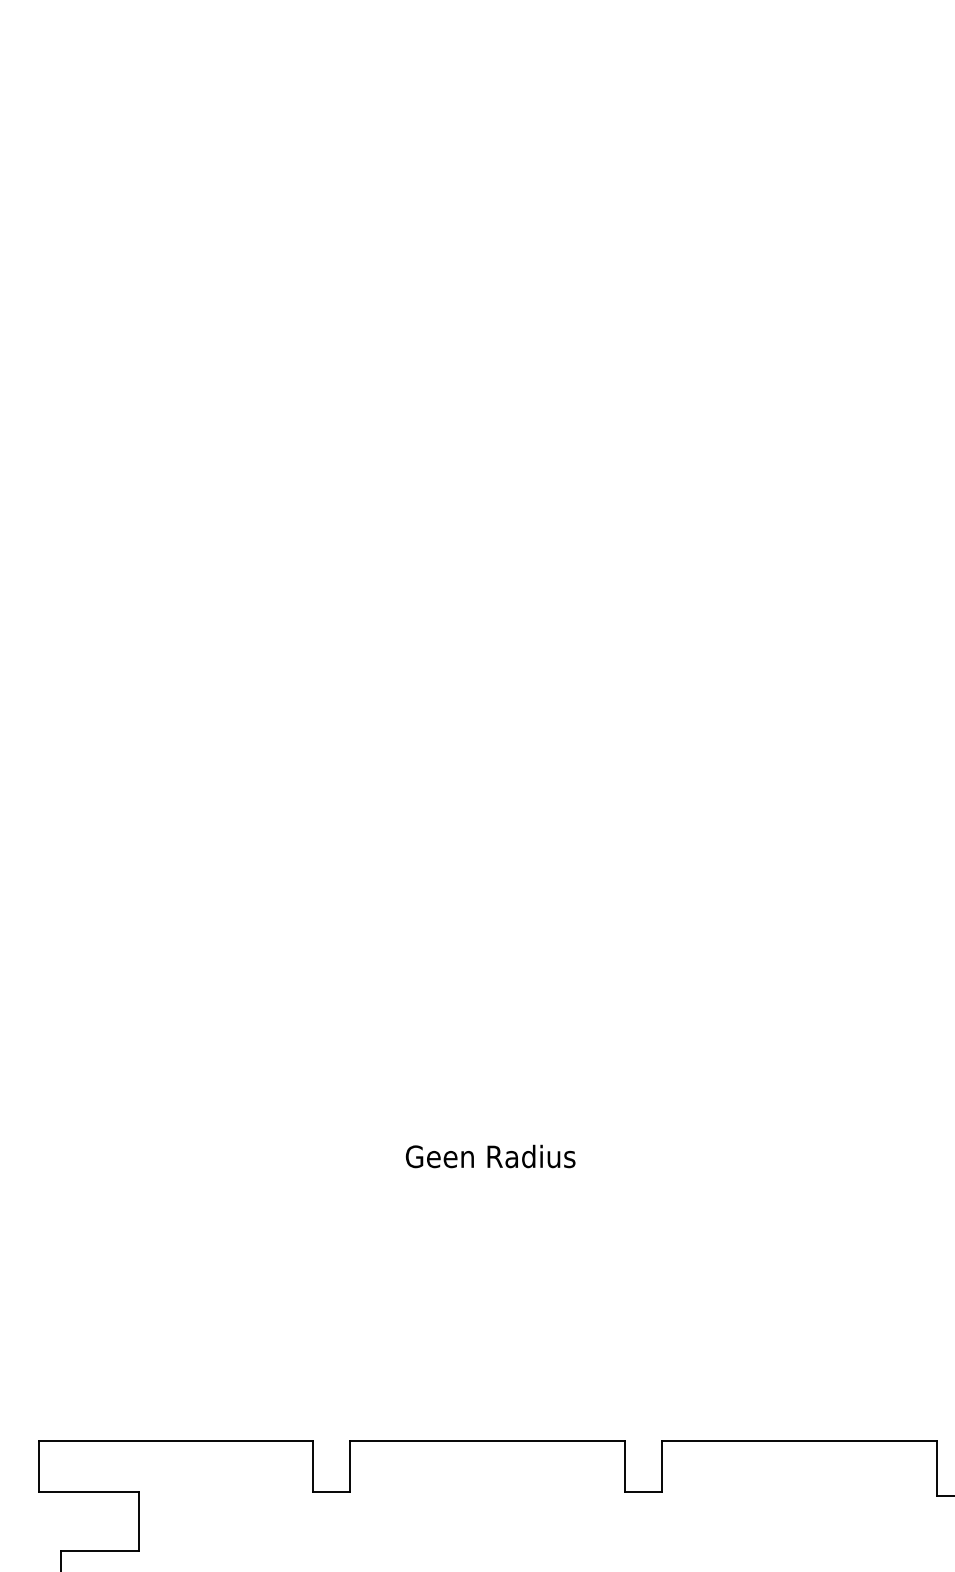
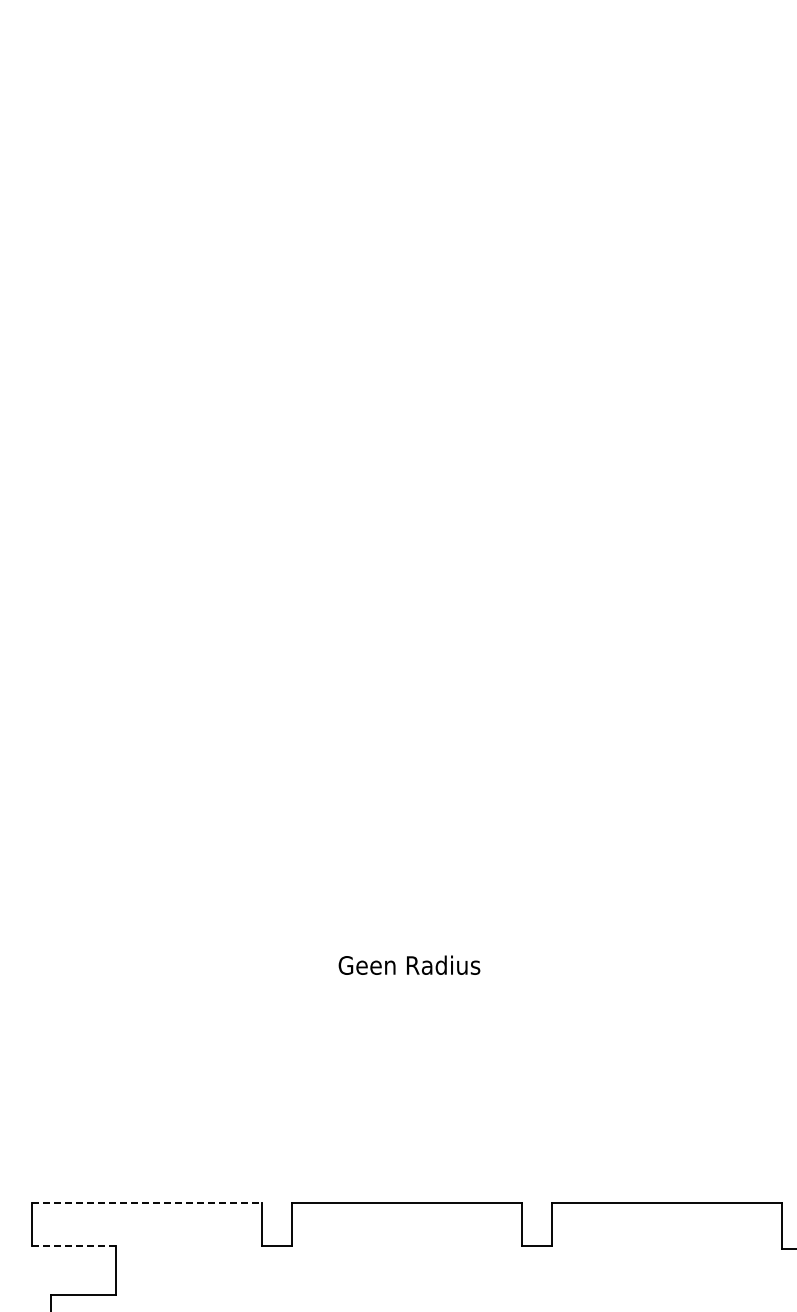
line: (175, 1440) -> (146, 1202), solid -> dashed
line: (89, 1492) -> (74, 1245), solid -> dashed

